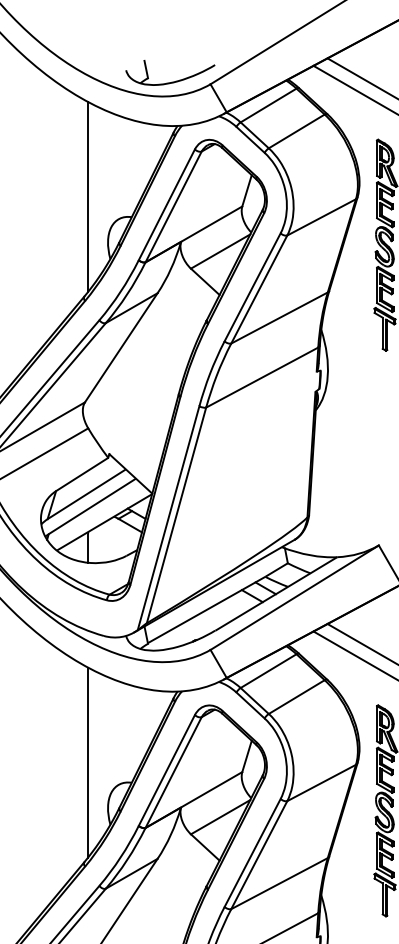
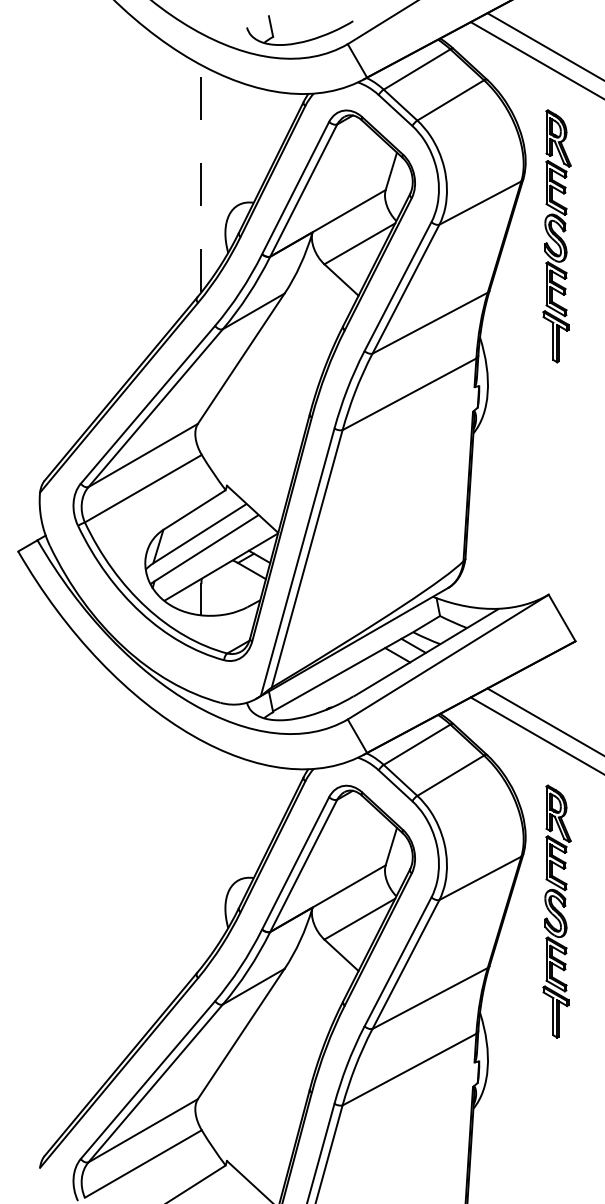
line: (88, 196) -> (201, 178), solid -> dashed
line: (88, 762) -> (201, 853), removed

